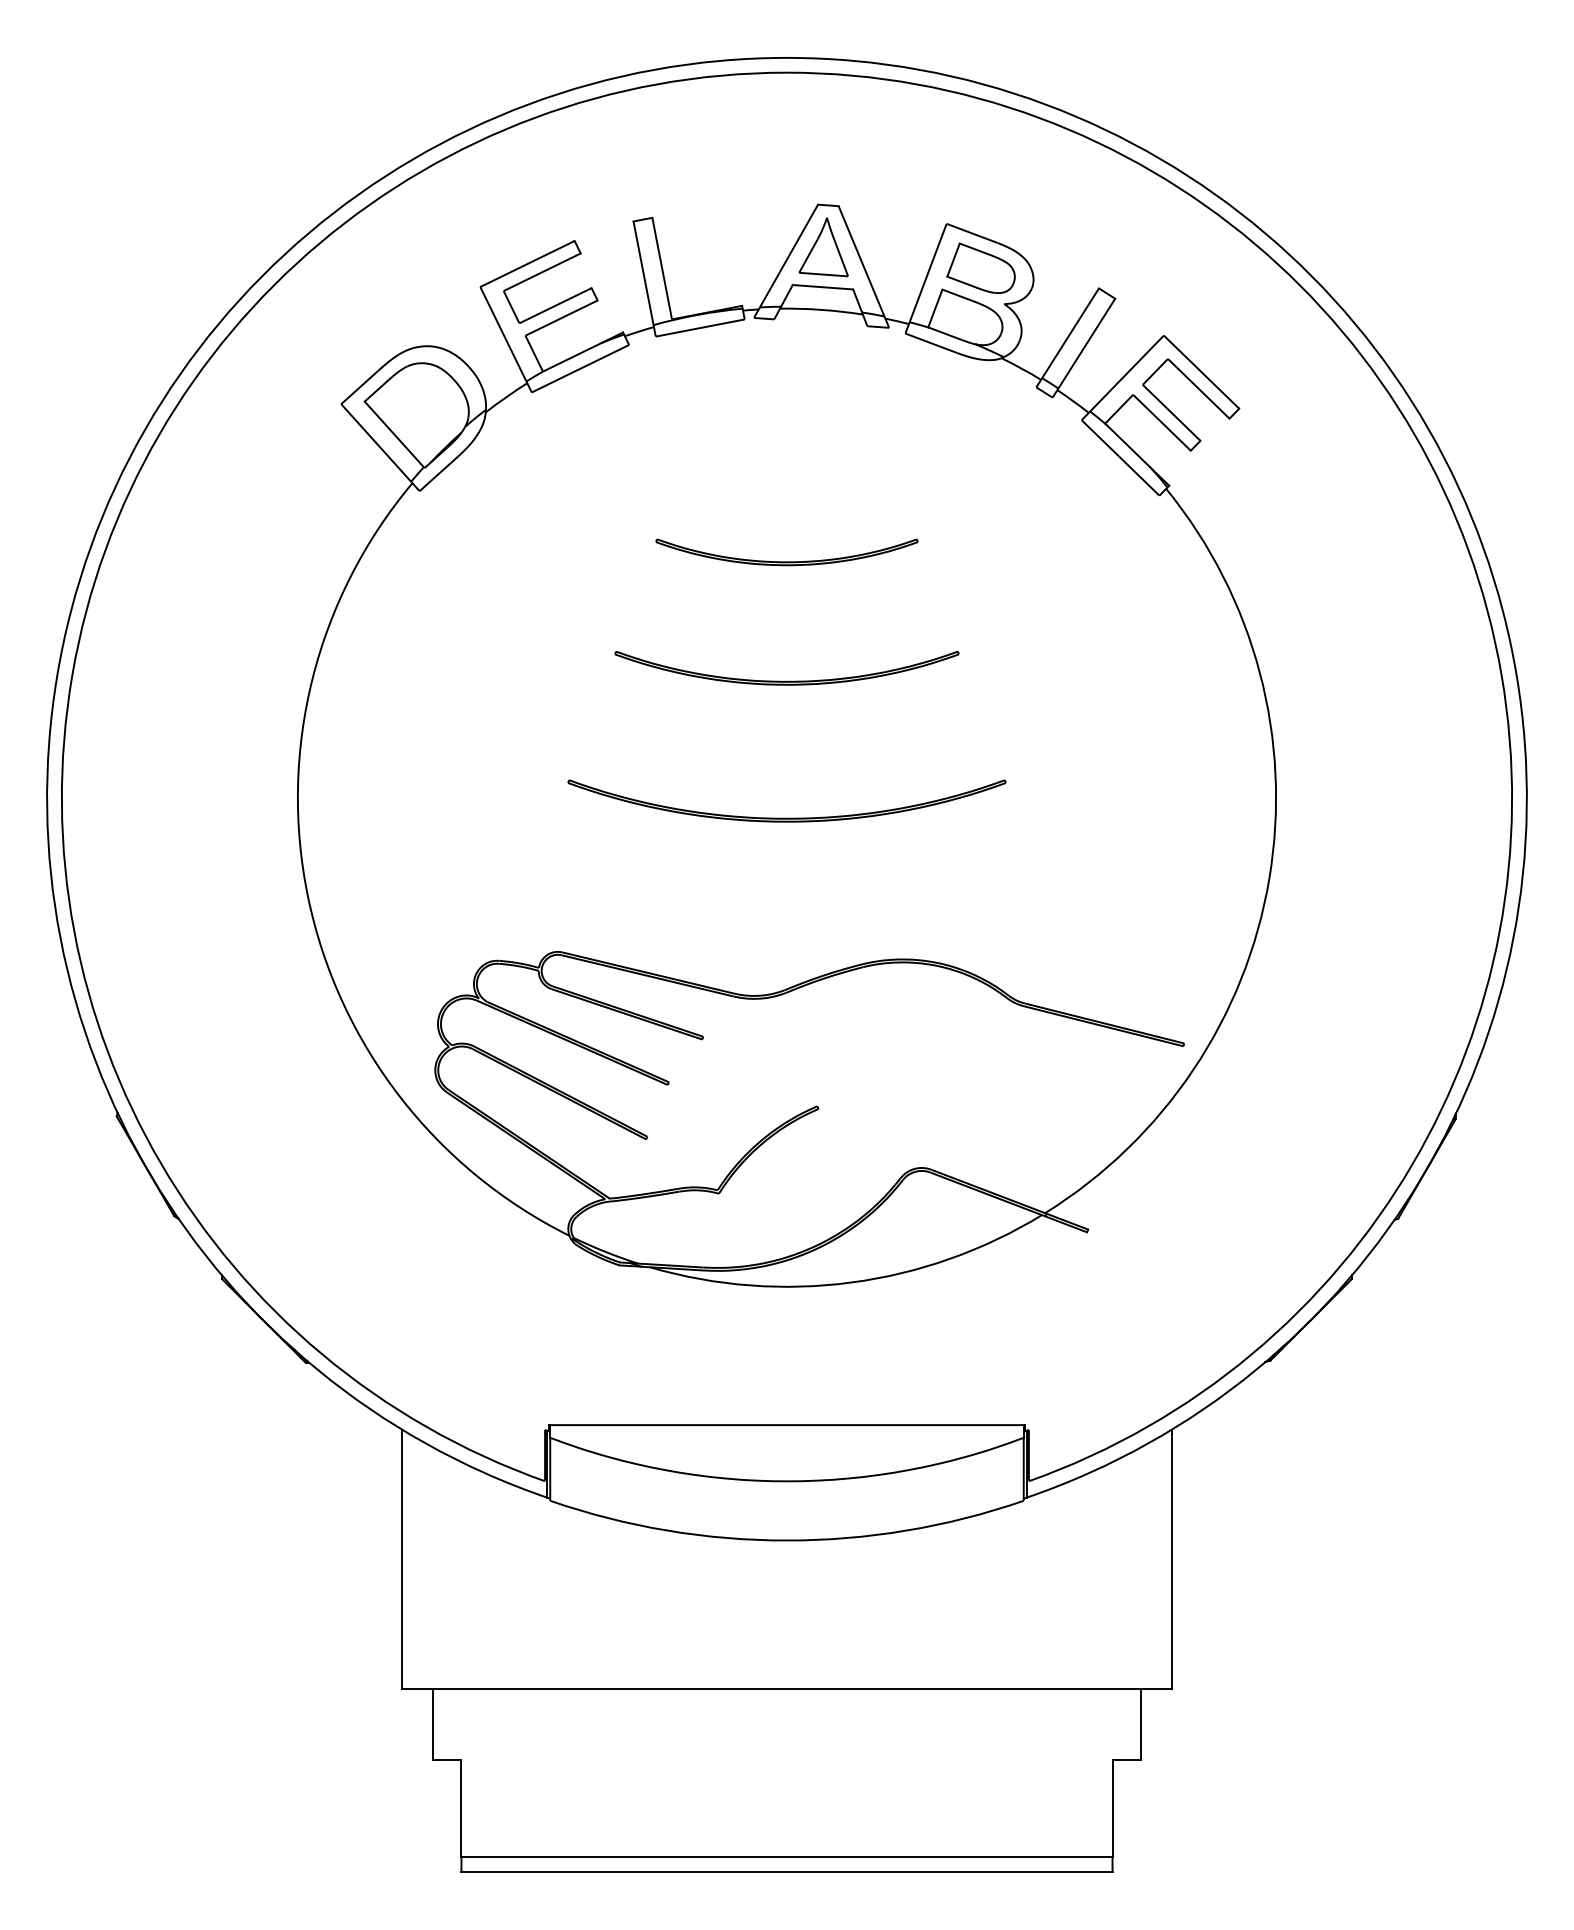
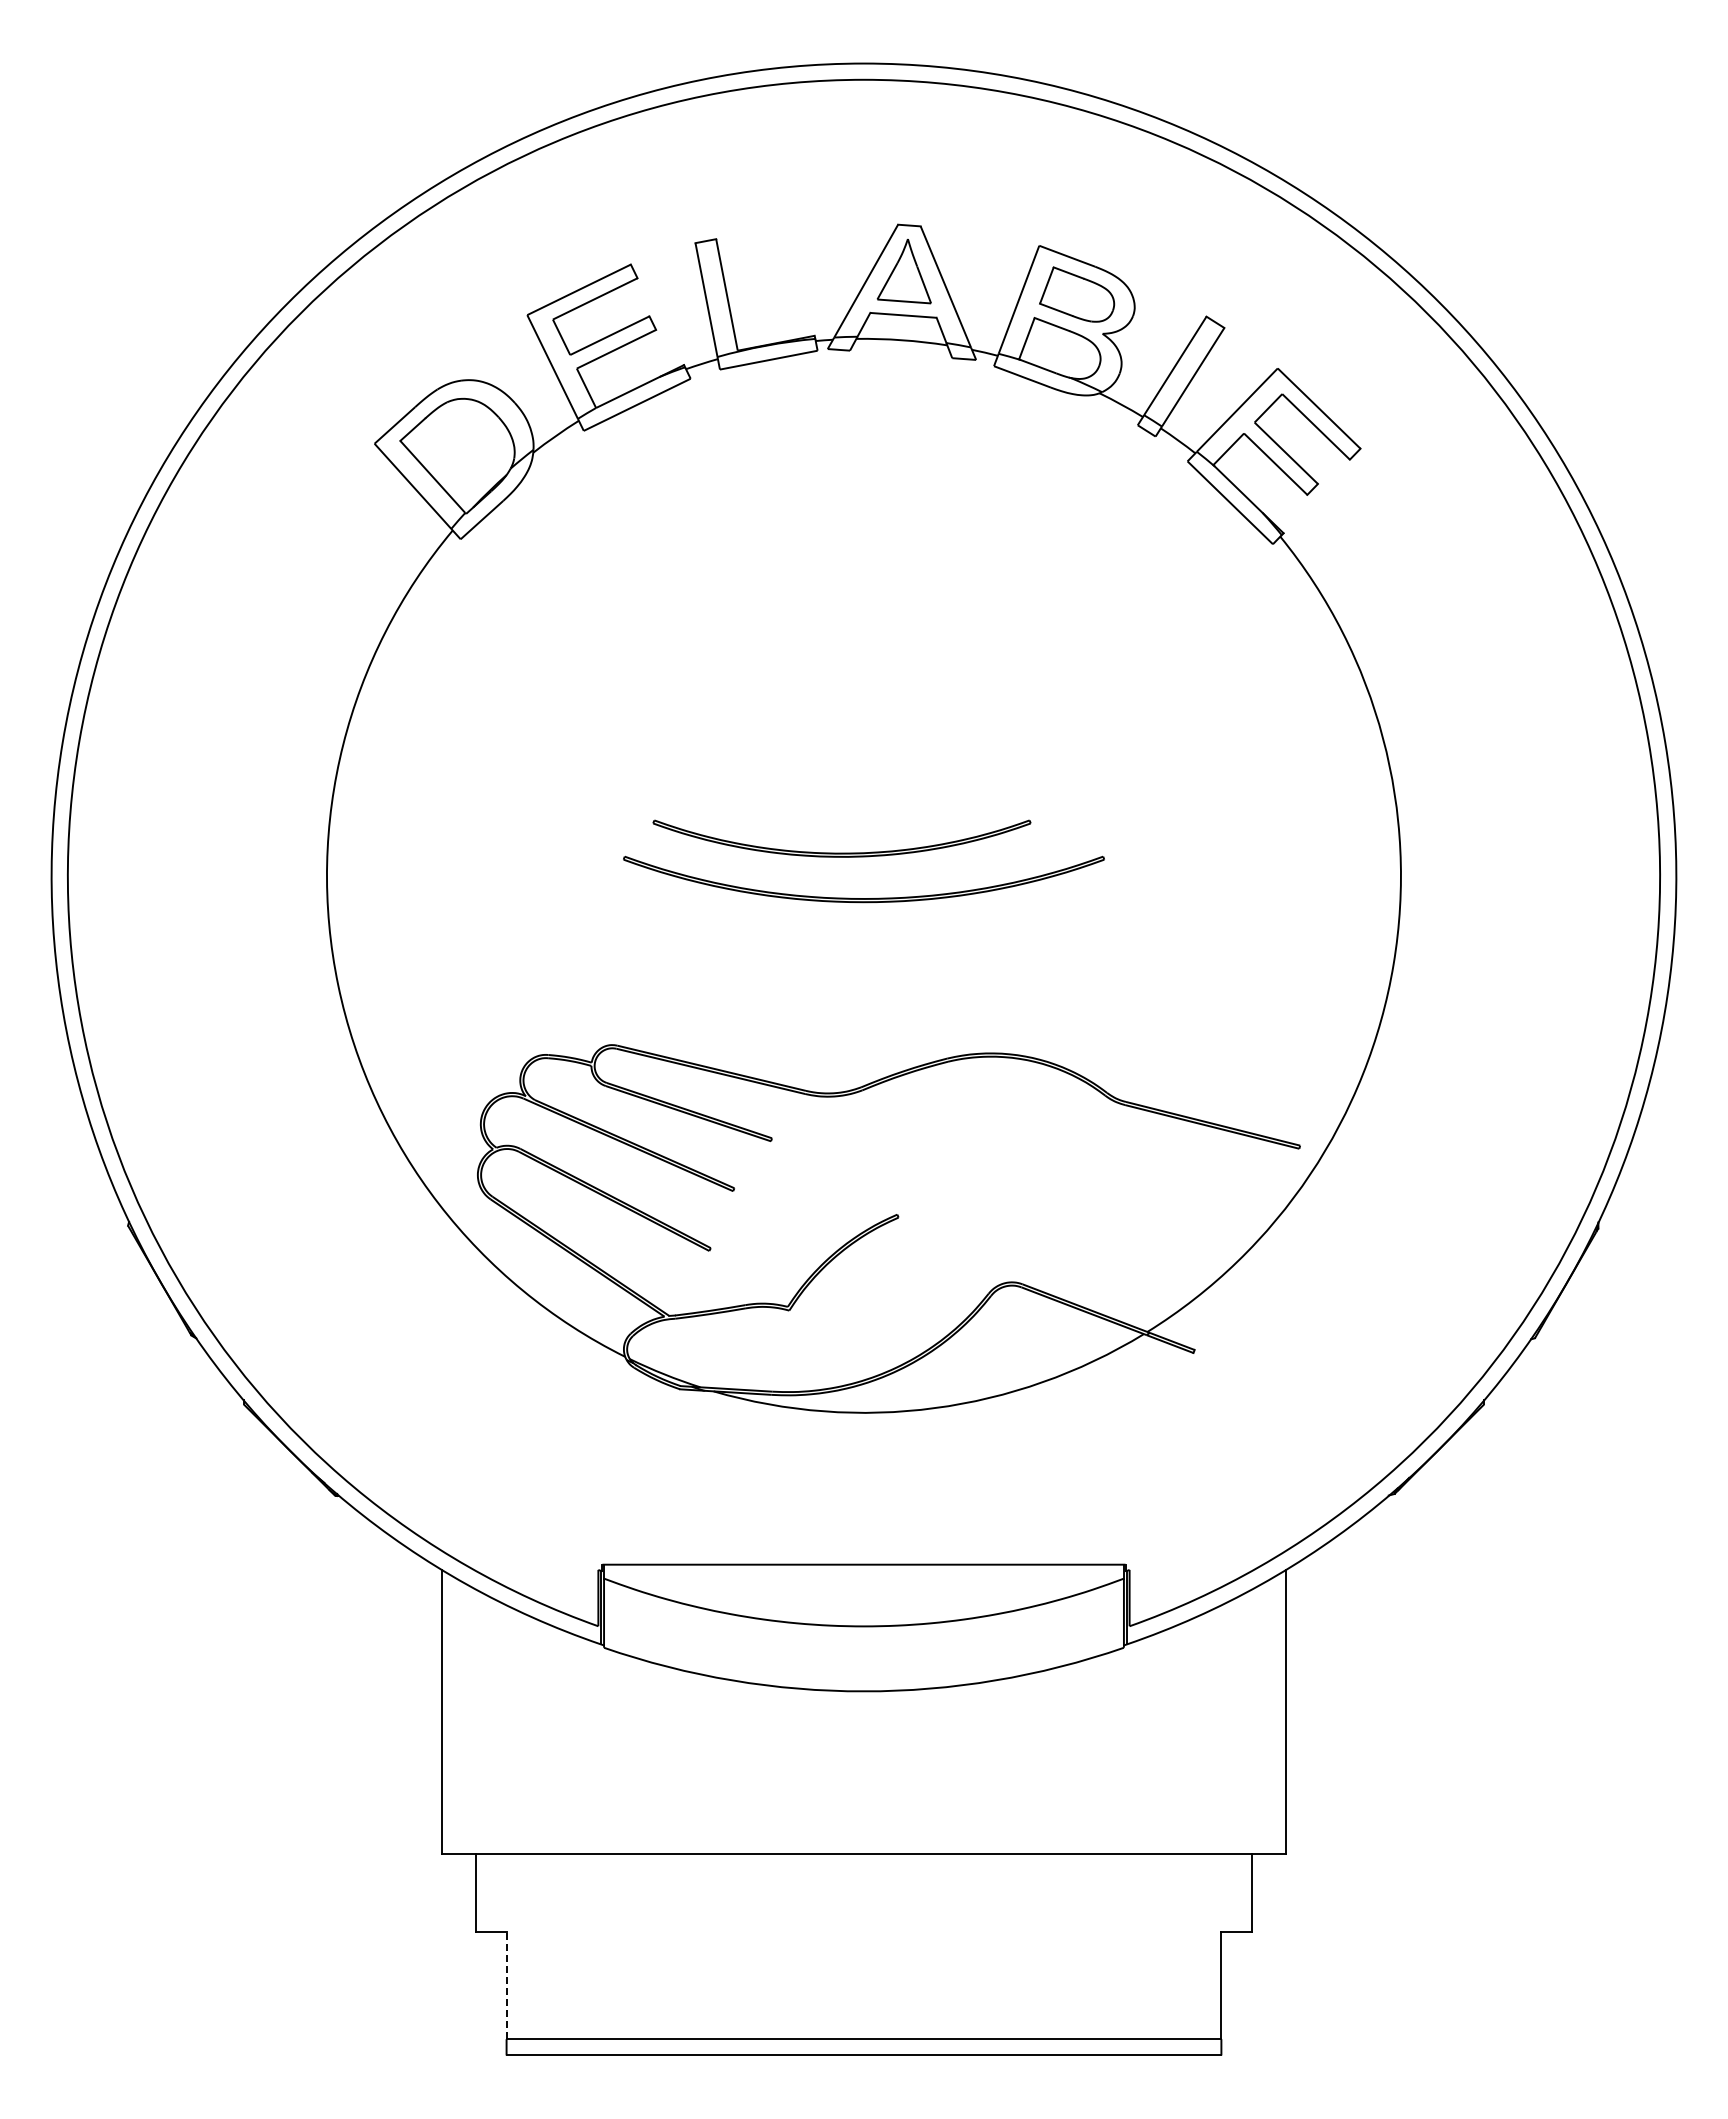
part: (786, 561) -> (863, 616), removed
part: (786, 680) -> (841, 852), moved
line: (461, 1808) -> (506, 1985), solid -> dashed

